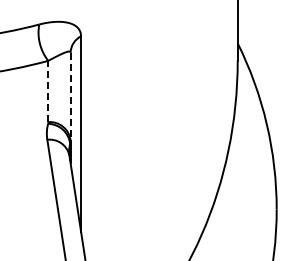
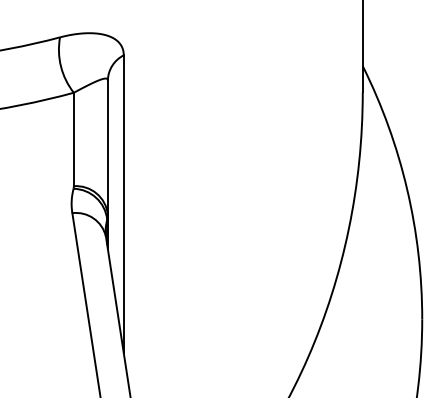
line: (48, 91) -> (74, 139), dashed -> solid
line: (70, 97) -> (107, 148), dashed -> solid

